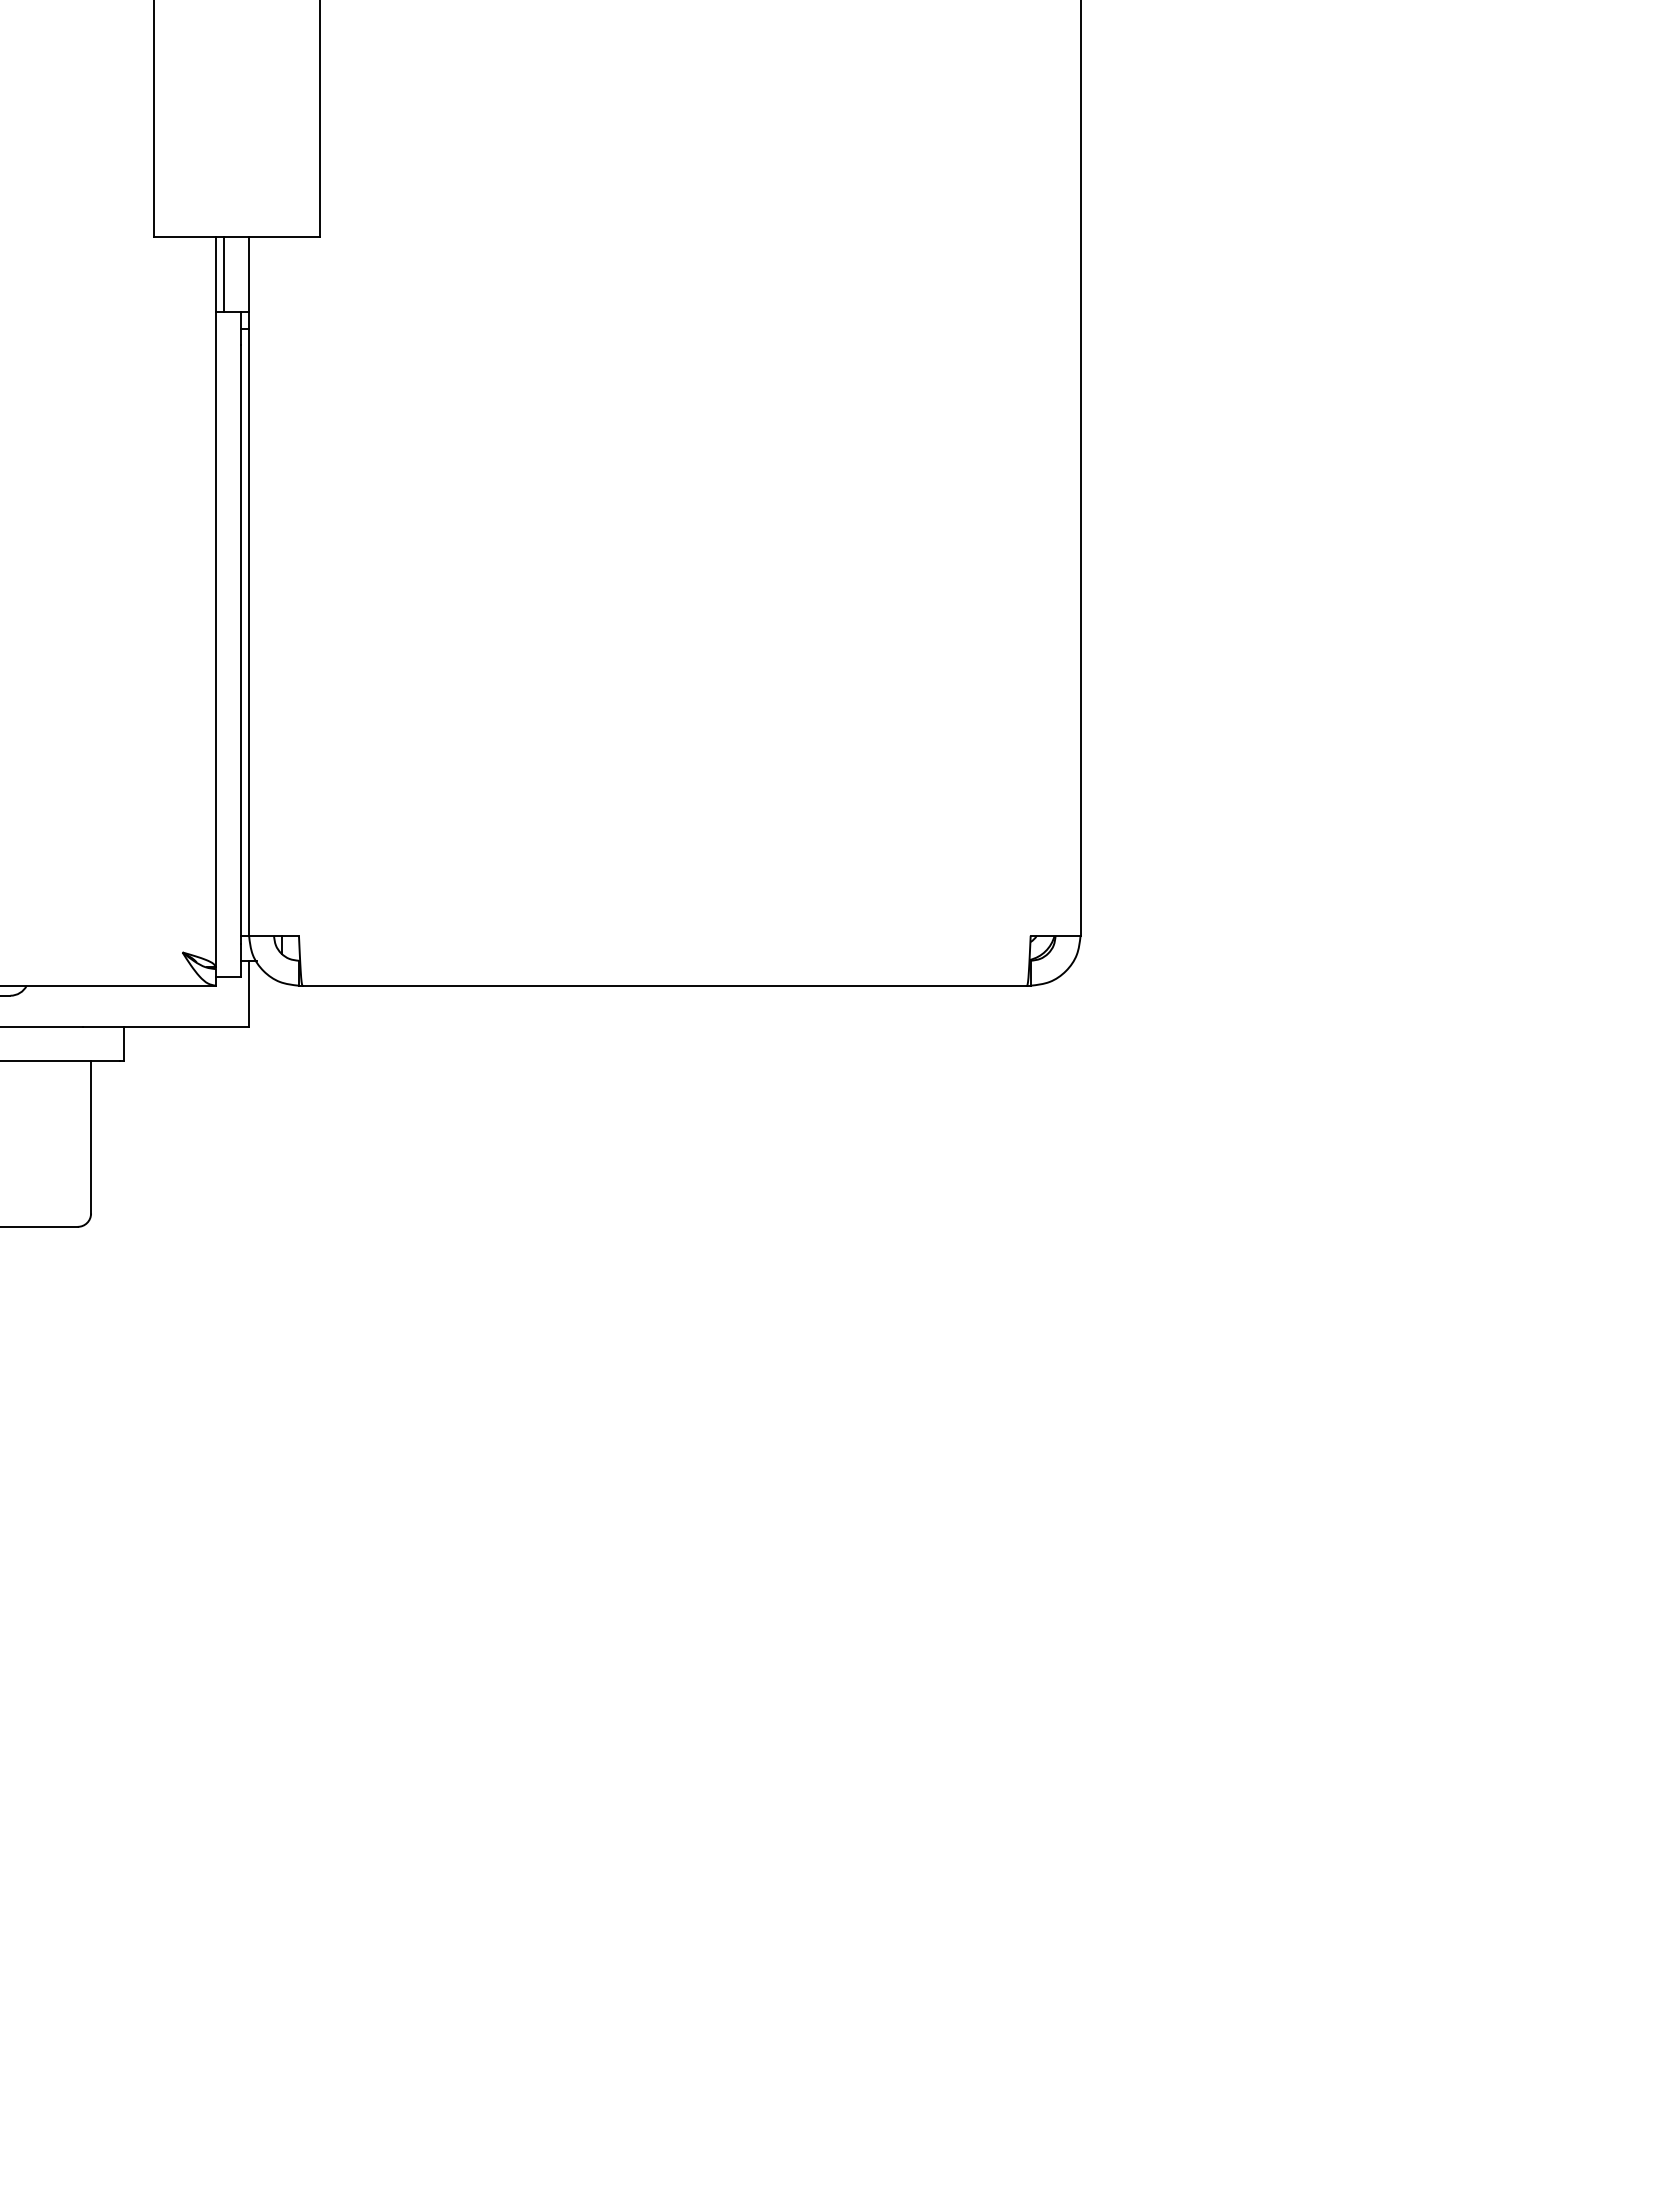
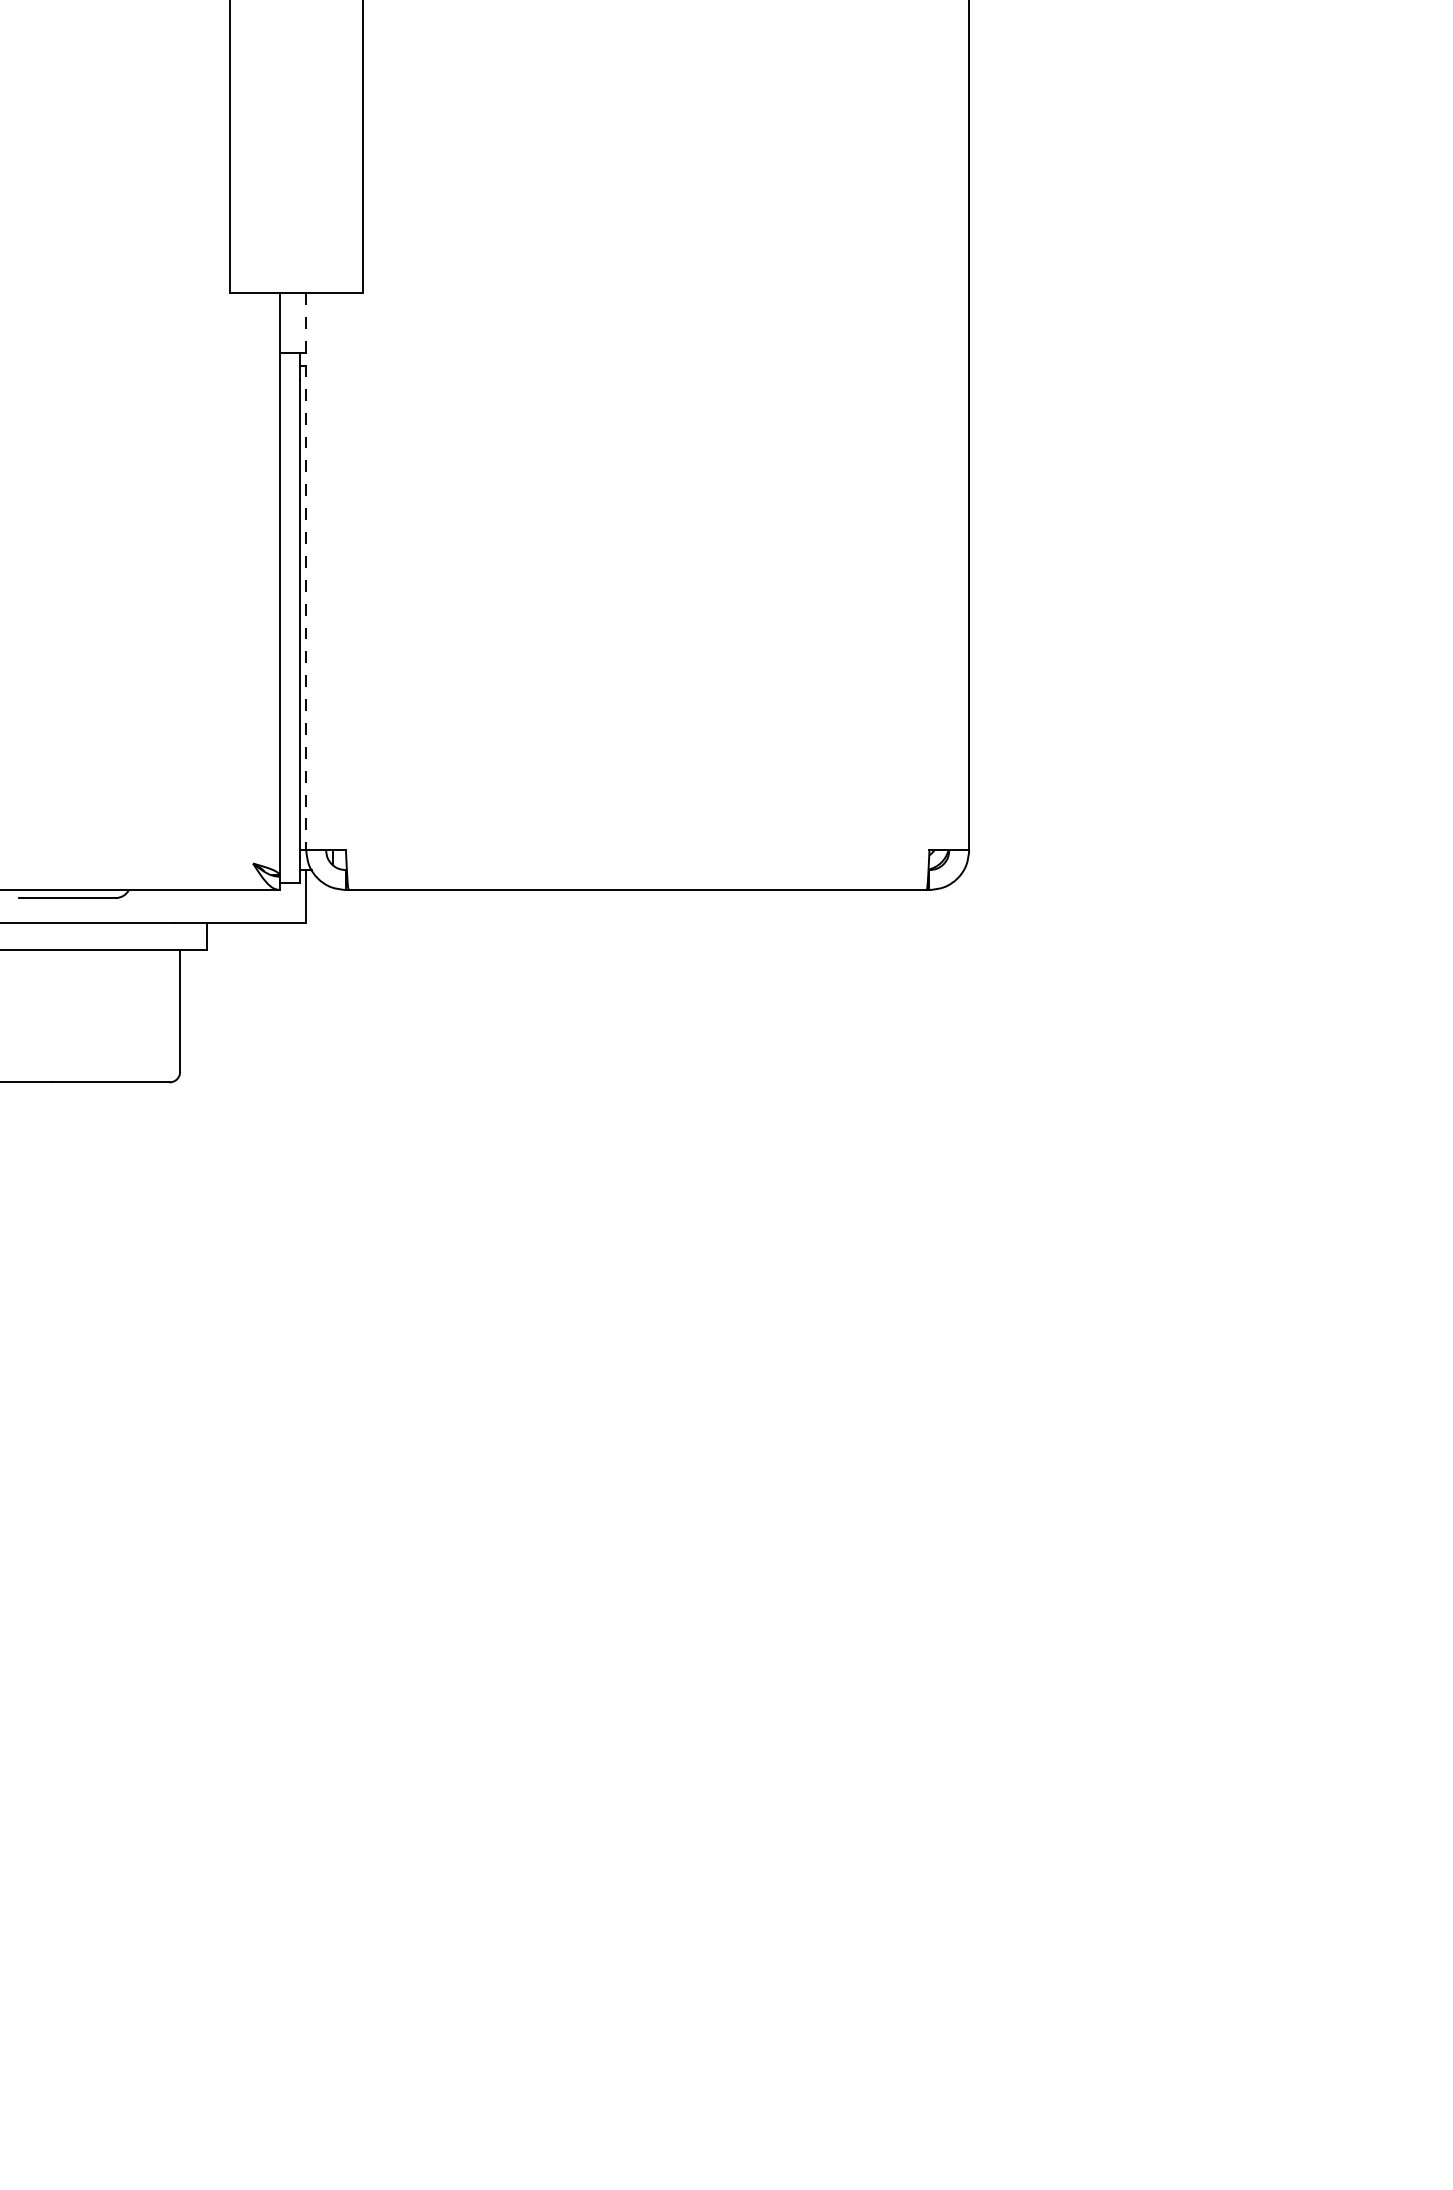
line: (224, 273) -> (286, 322), removed
line: (249, 587) -> (306, 572), solid -> dashed

